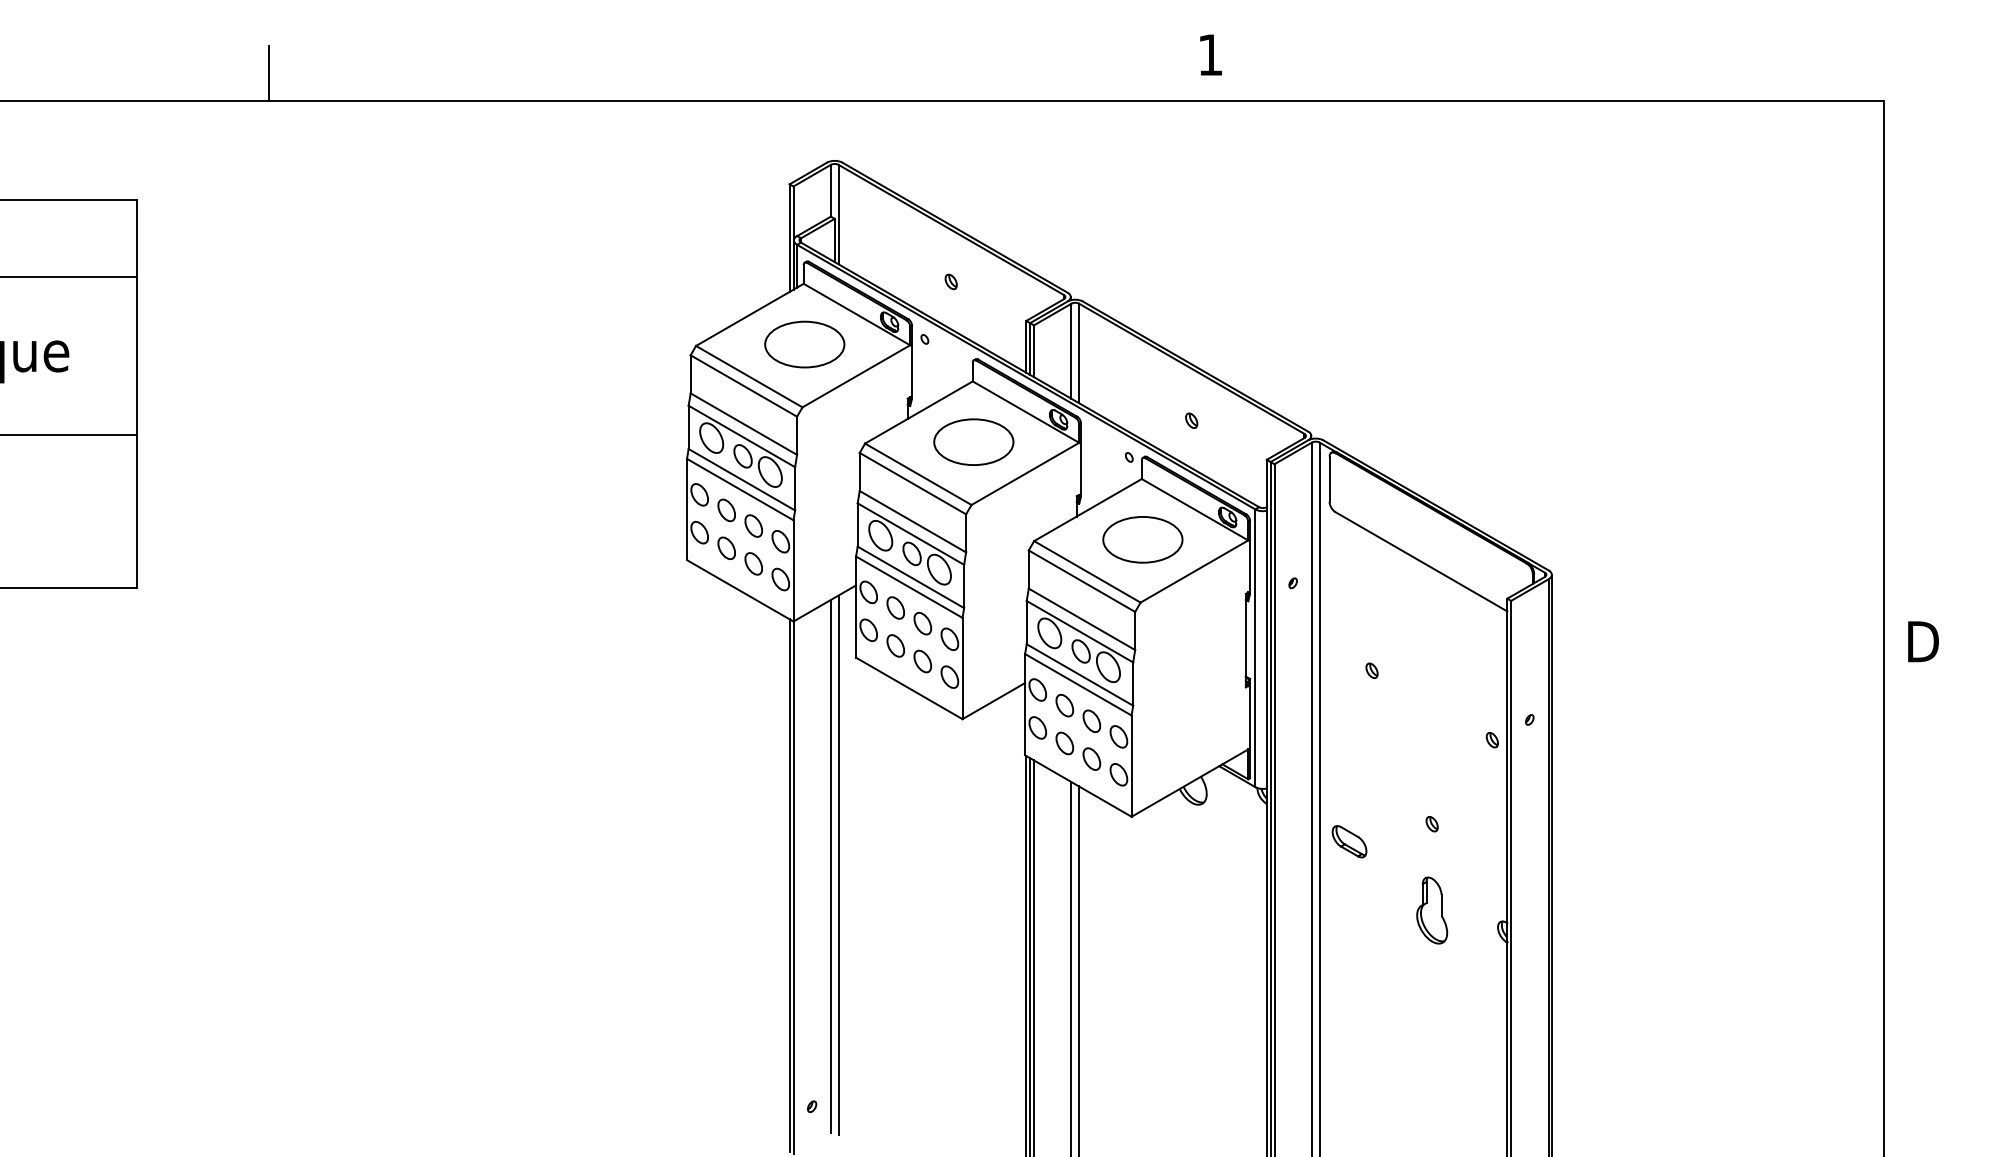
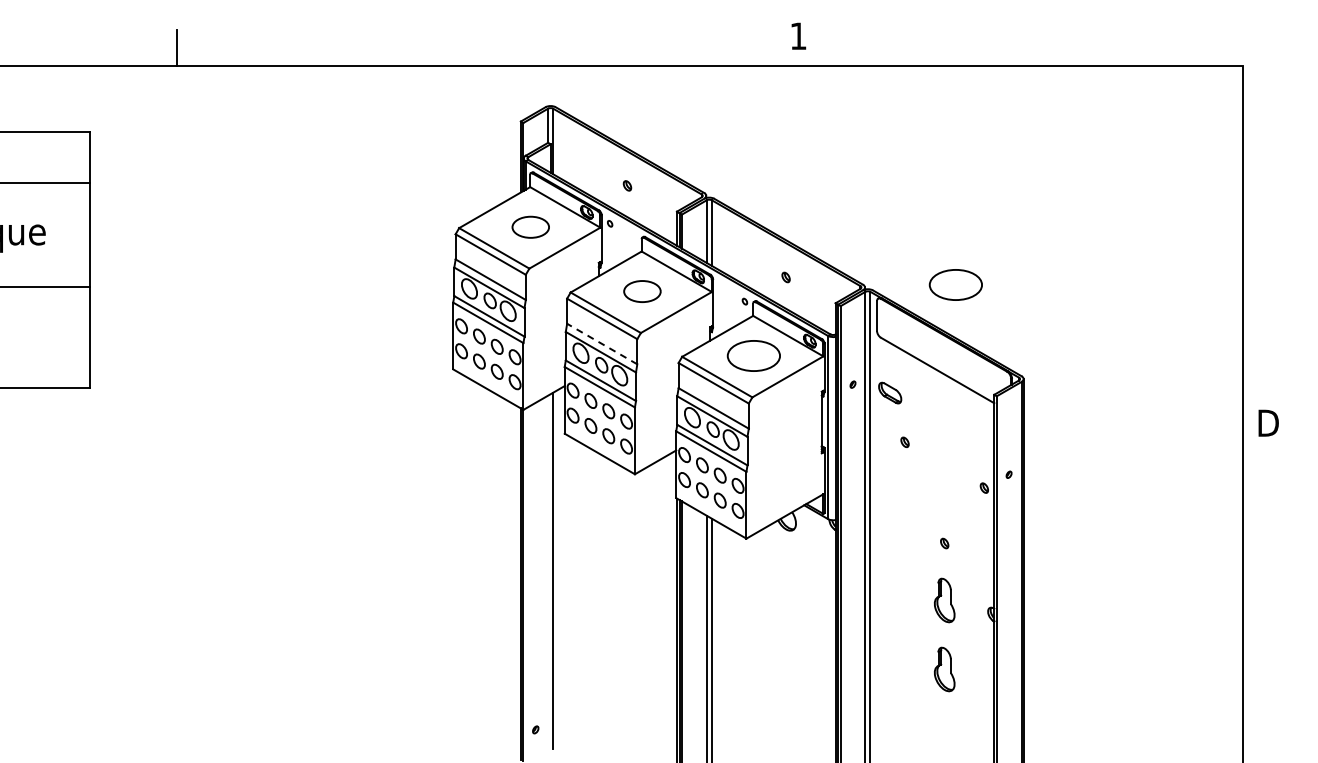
part: (804, 345) -> (530, 227), size x0.7
part: (1448, 431) -> (955, 284), added
part: (973, 442) -> (642, 291), size x0.7
line: (913, 522) -> (602, 344), solid -> dashed
part: (1350, 840) -> (890, 392), moved
line: (831, 866) -> (548, 571), removed
part: (1431, 1015) -> (944, 669), added

